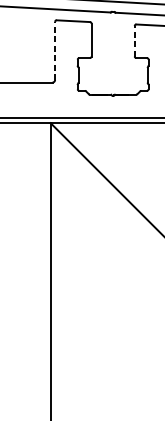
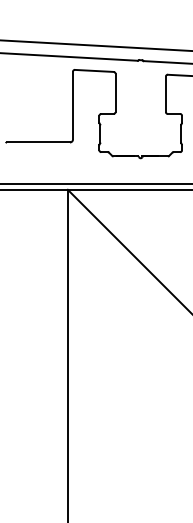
line: (134, 41) -> (165, 94), dashed -> solid
line: (55, 50) -> (73, 105), dashed -> solid

